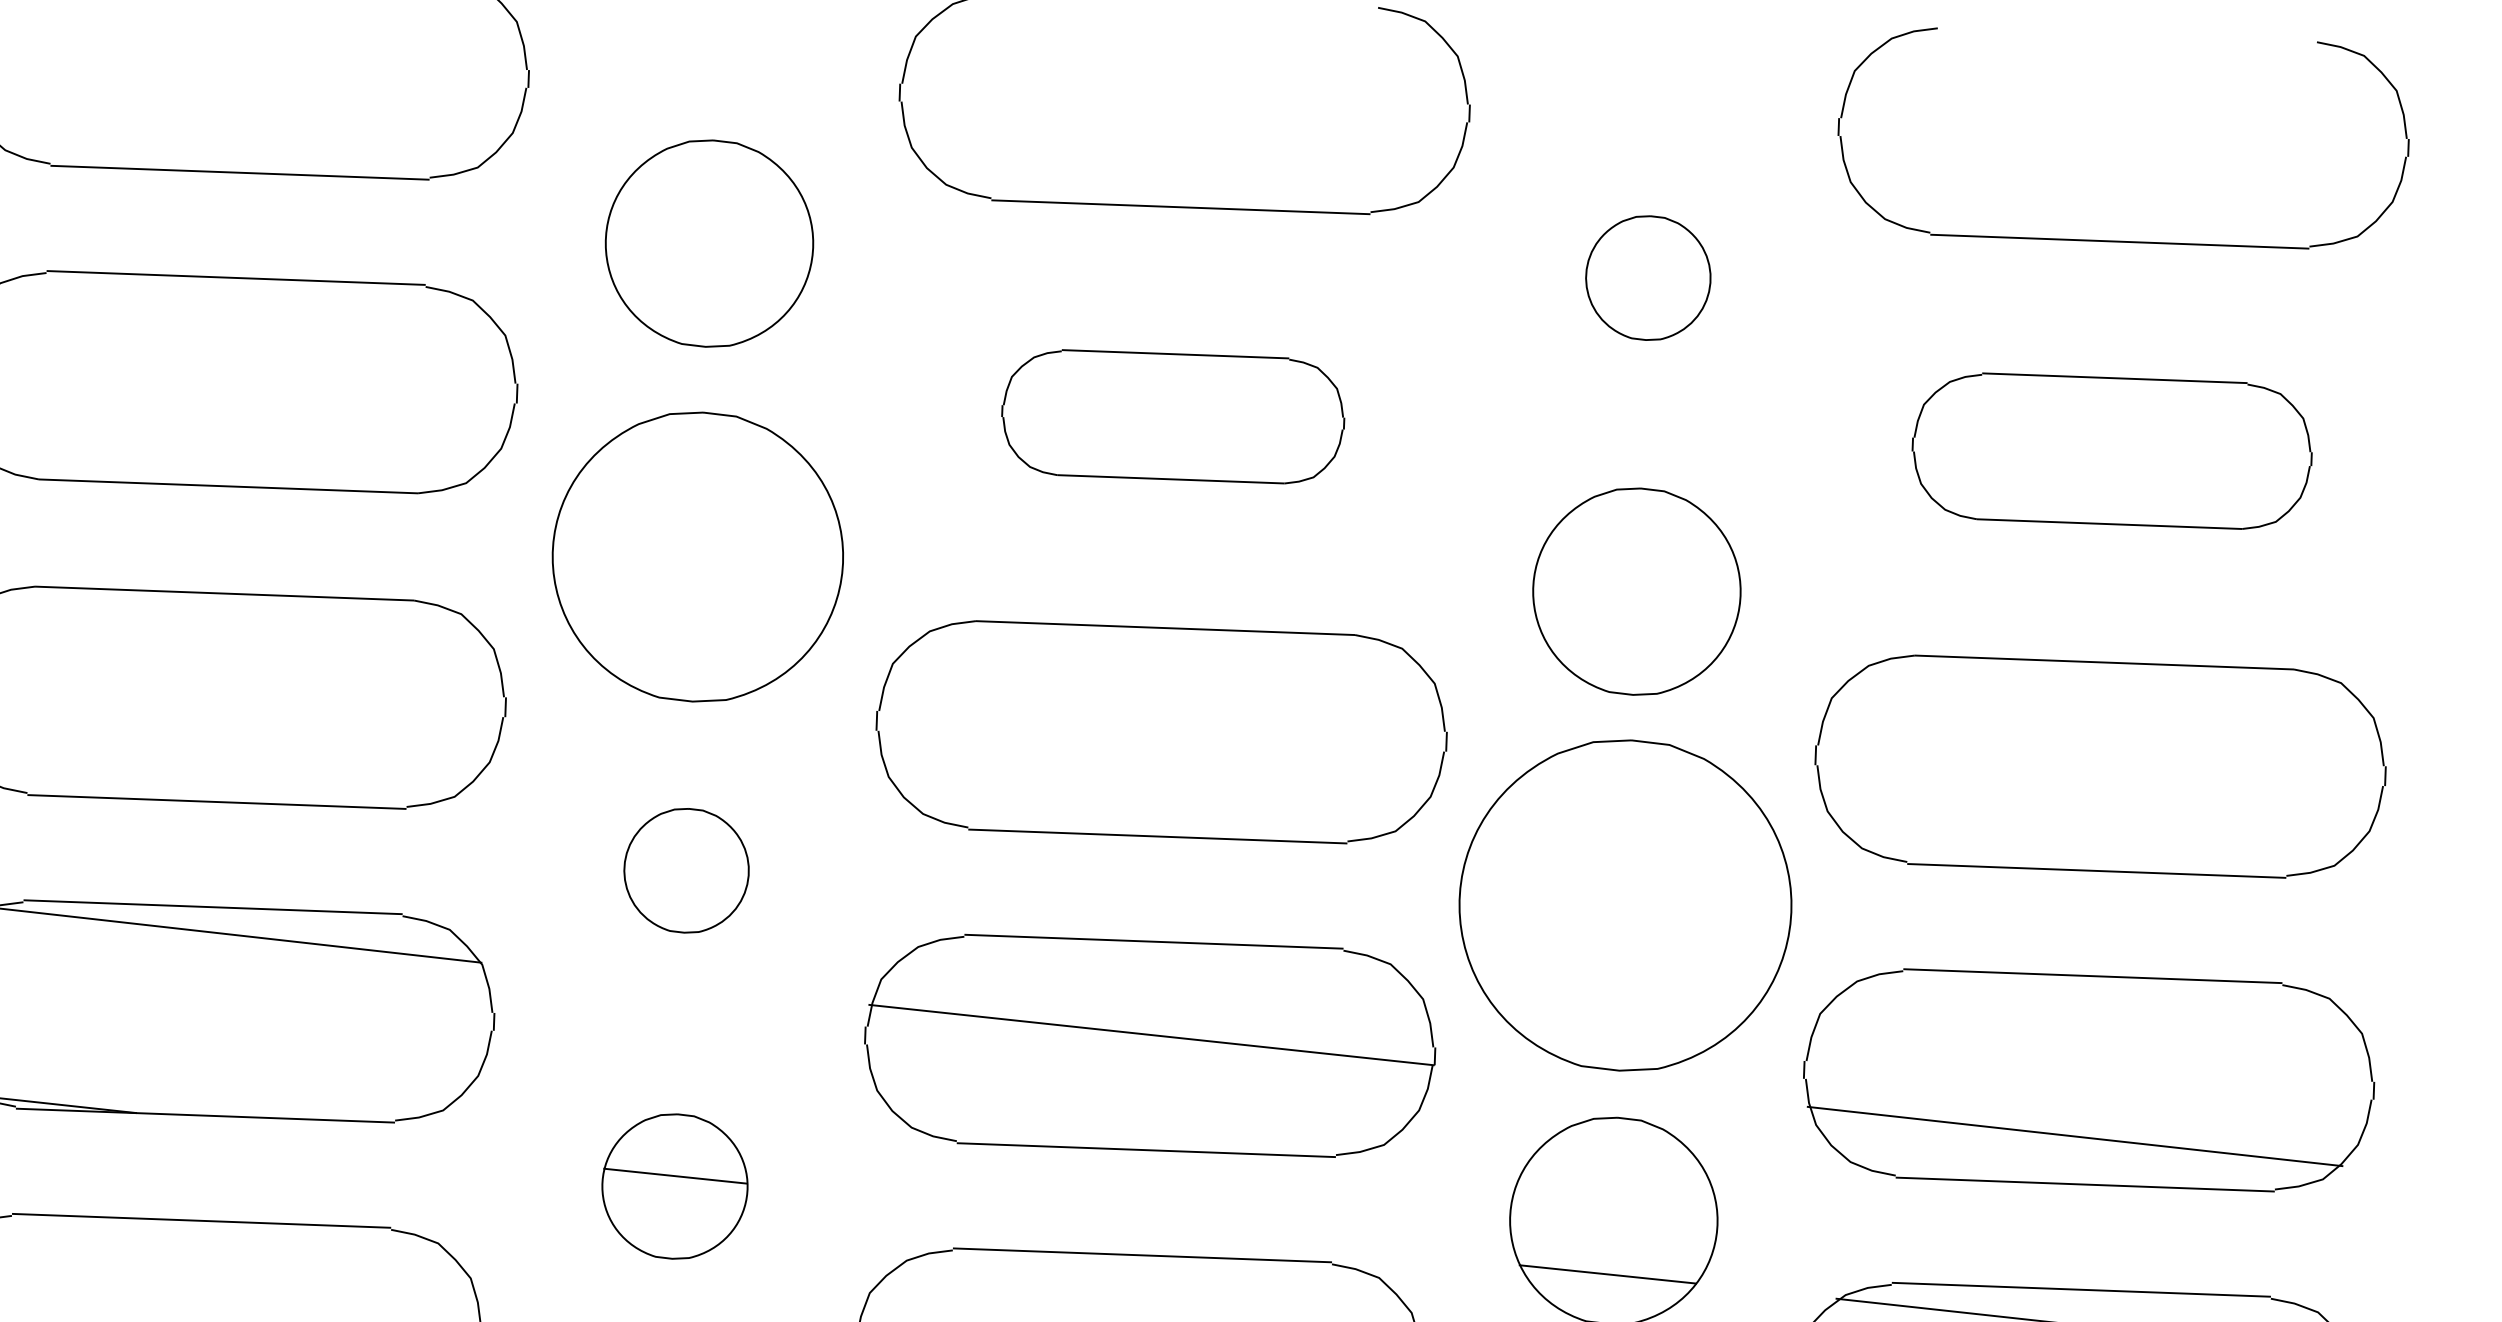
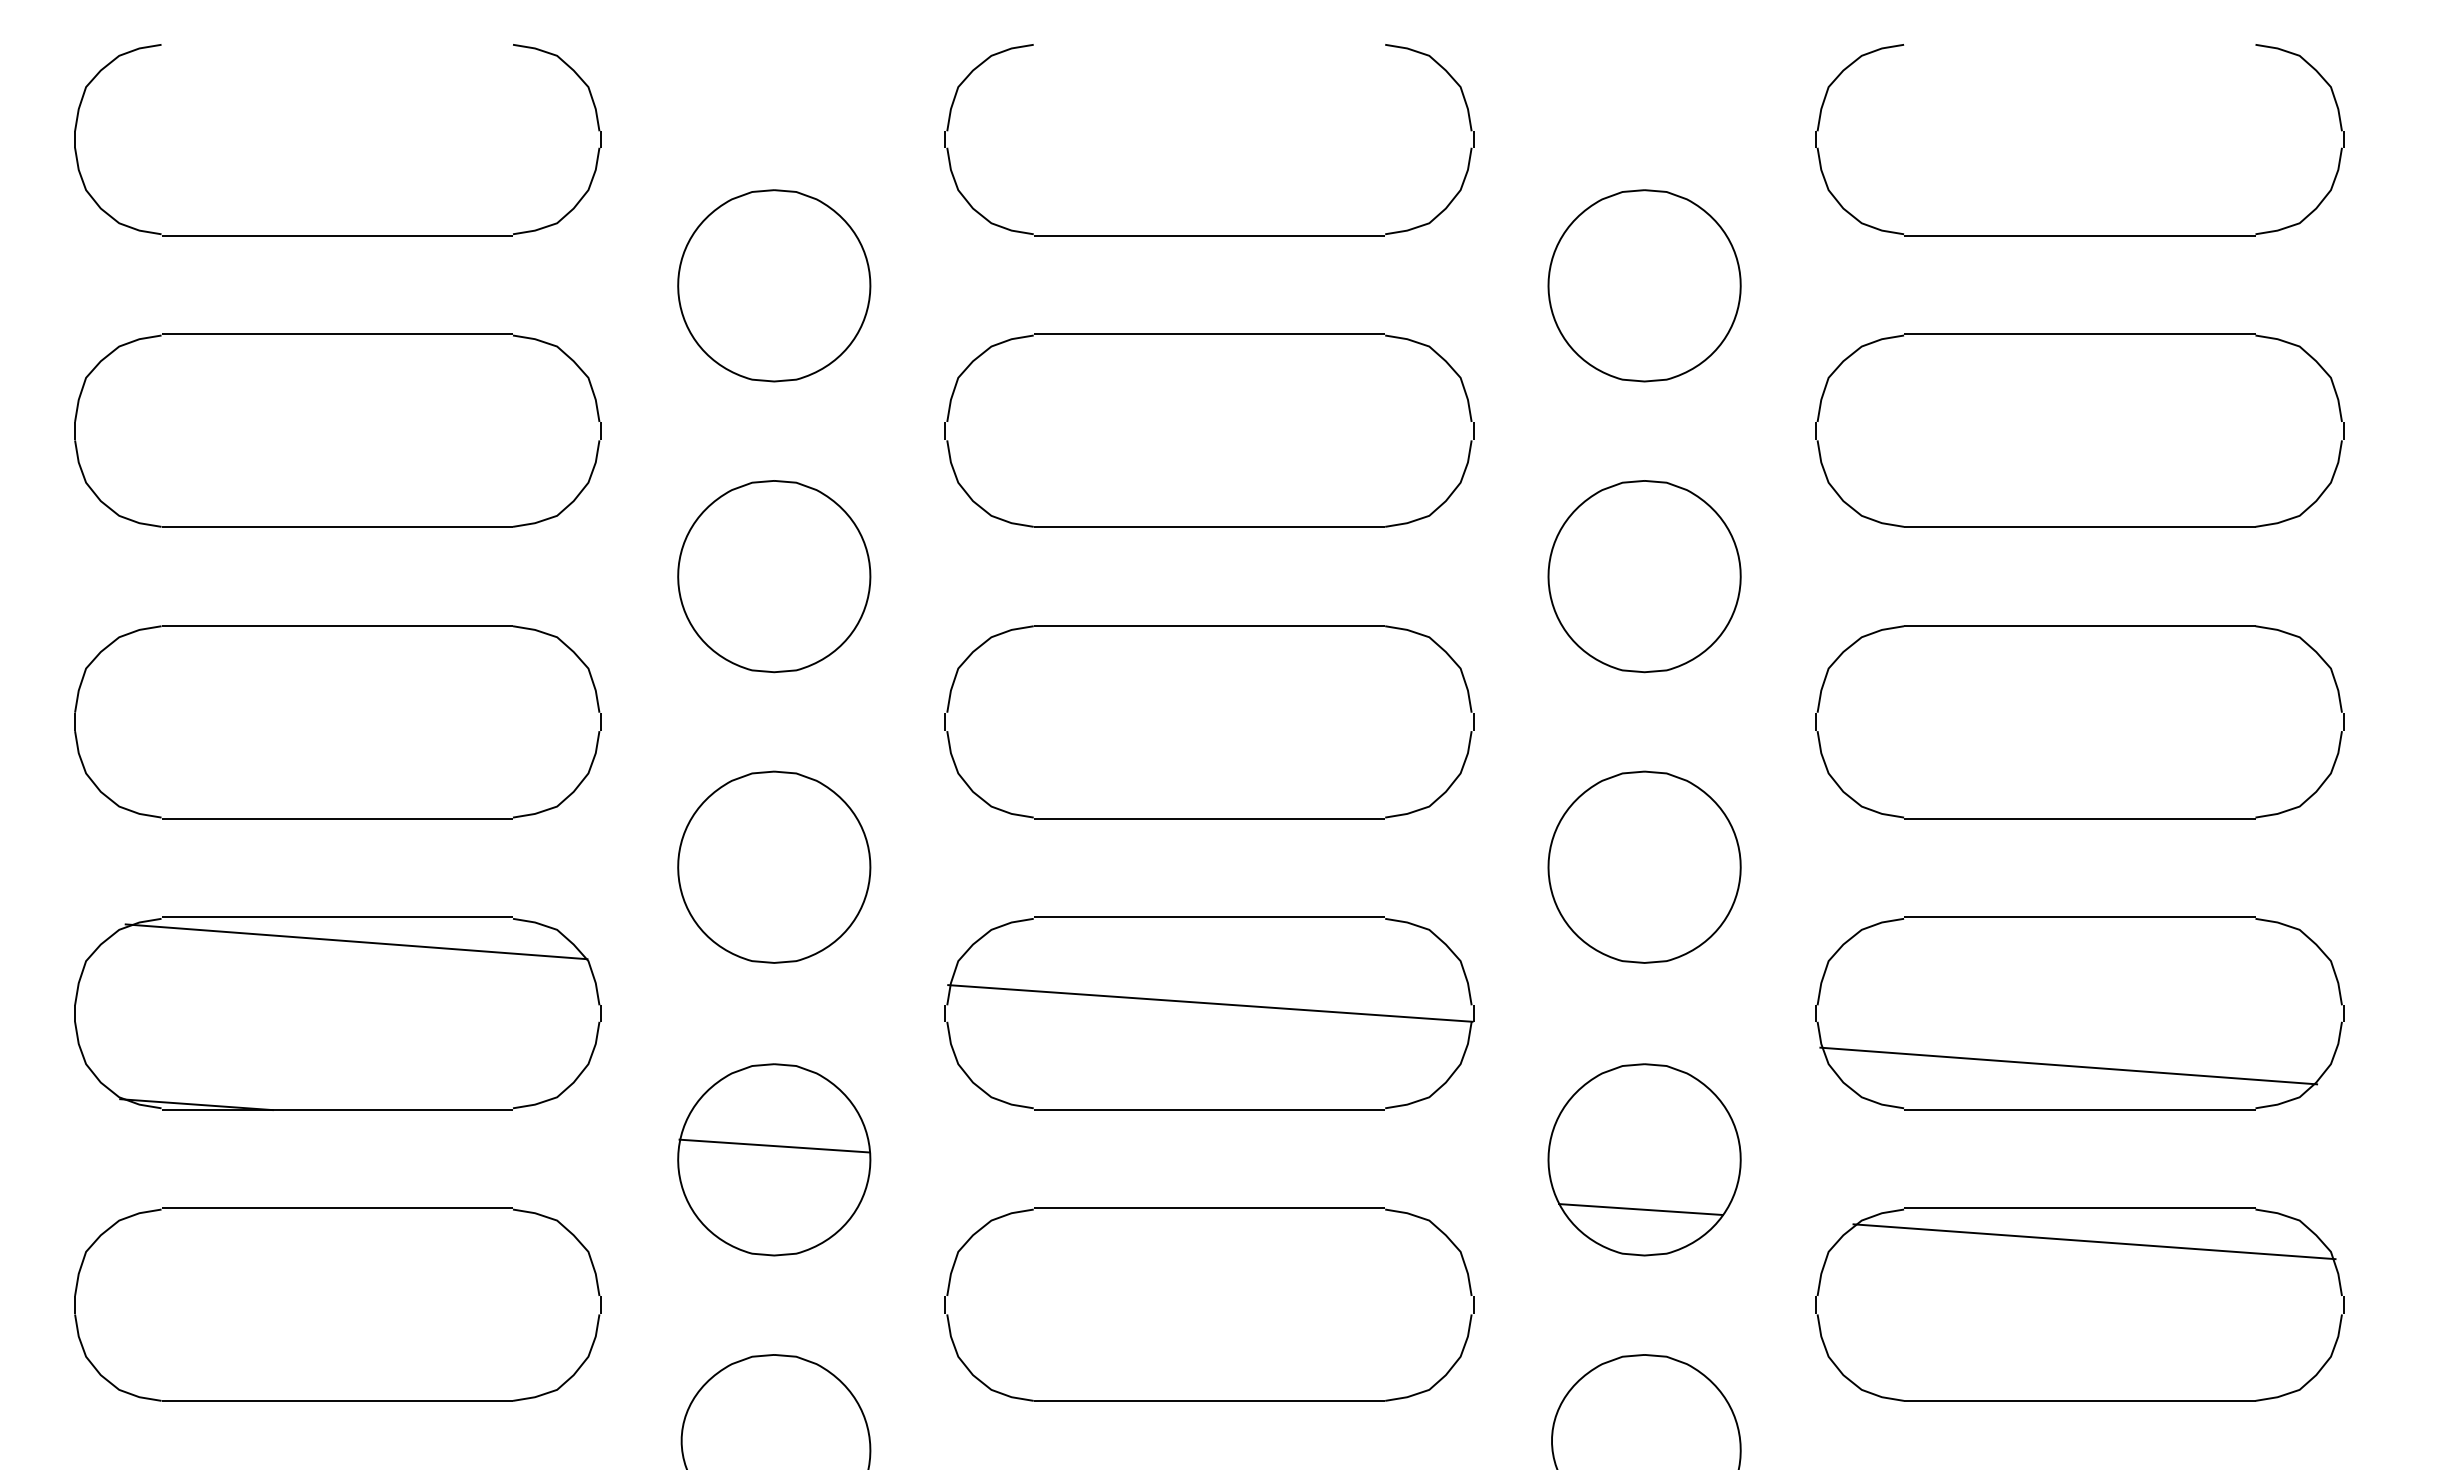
part: (1648, 277) -> (1644, 285), size x1.67
part: (1173, 416) -> (1209, 430), size x1.67
part: (2111, 451) -> (2079, 430), size x1.43
part: (698, 557) -> (774, 576), size x0.71
part: (686, 870) -> (774, 866), size x1.67
part: (1625, 904) -> (1644, 866), size x0.62
part: (675, 1186) -> (774, 1159), size x1.43

